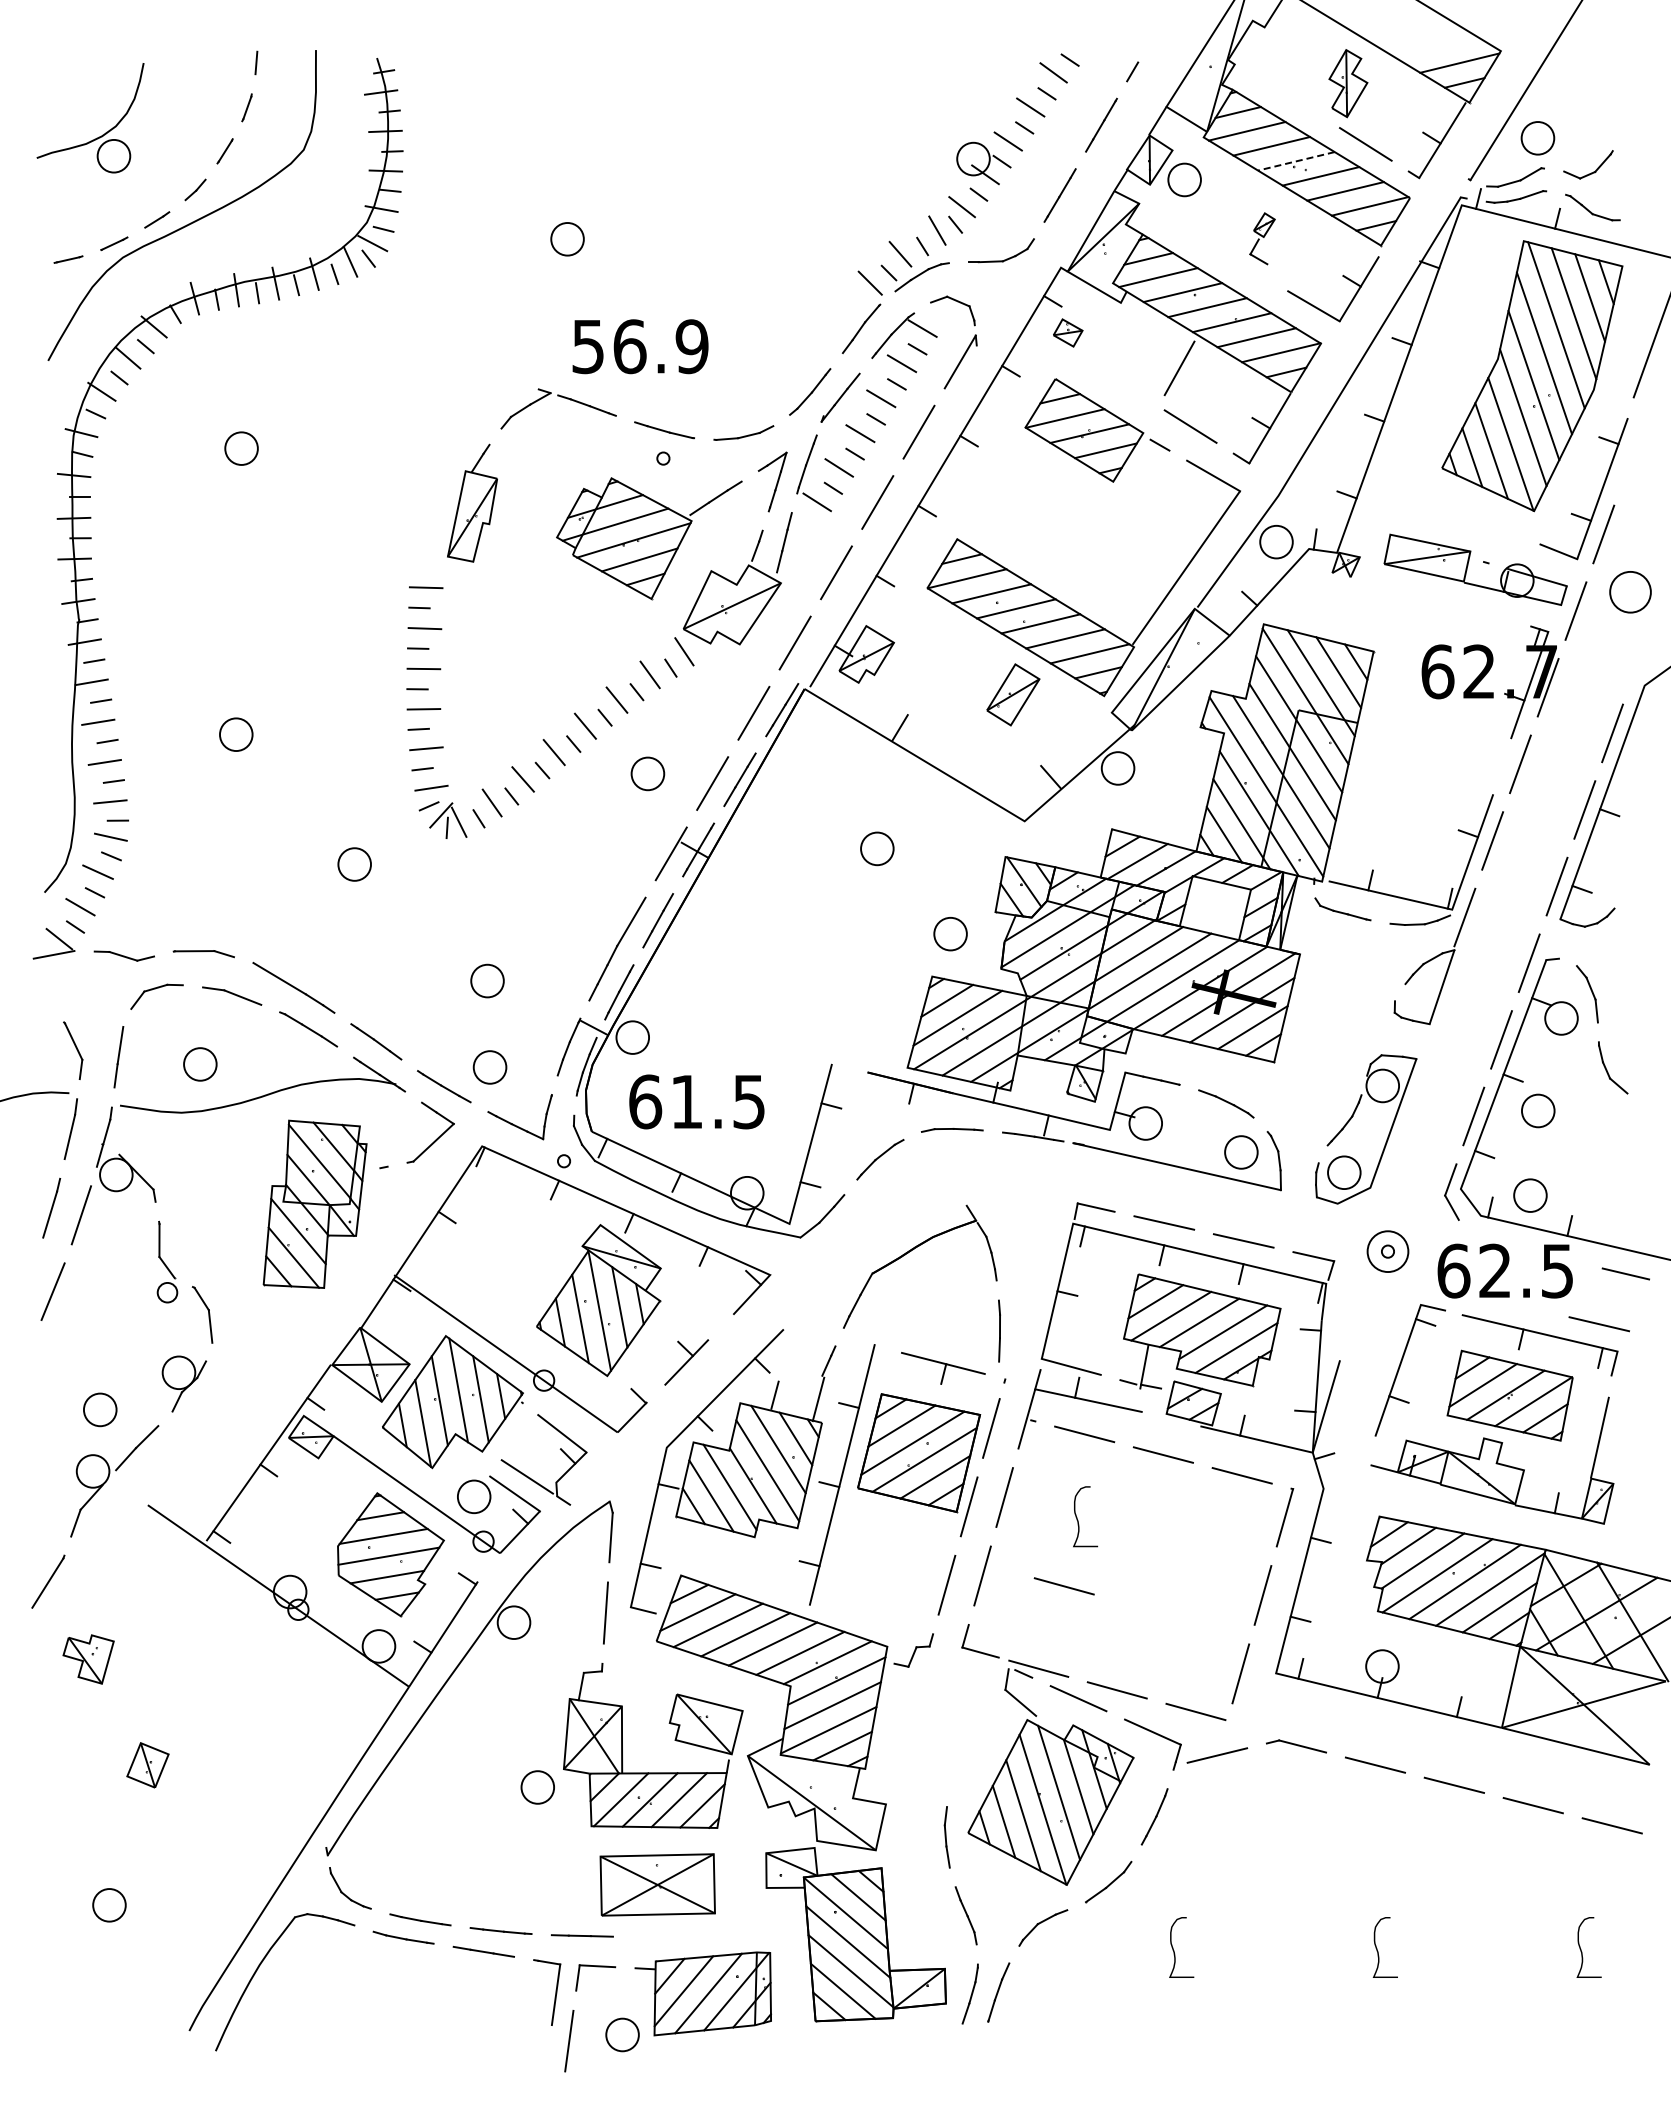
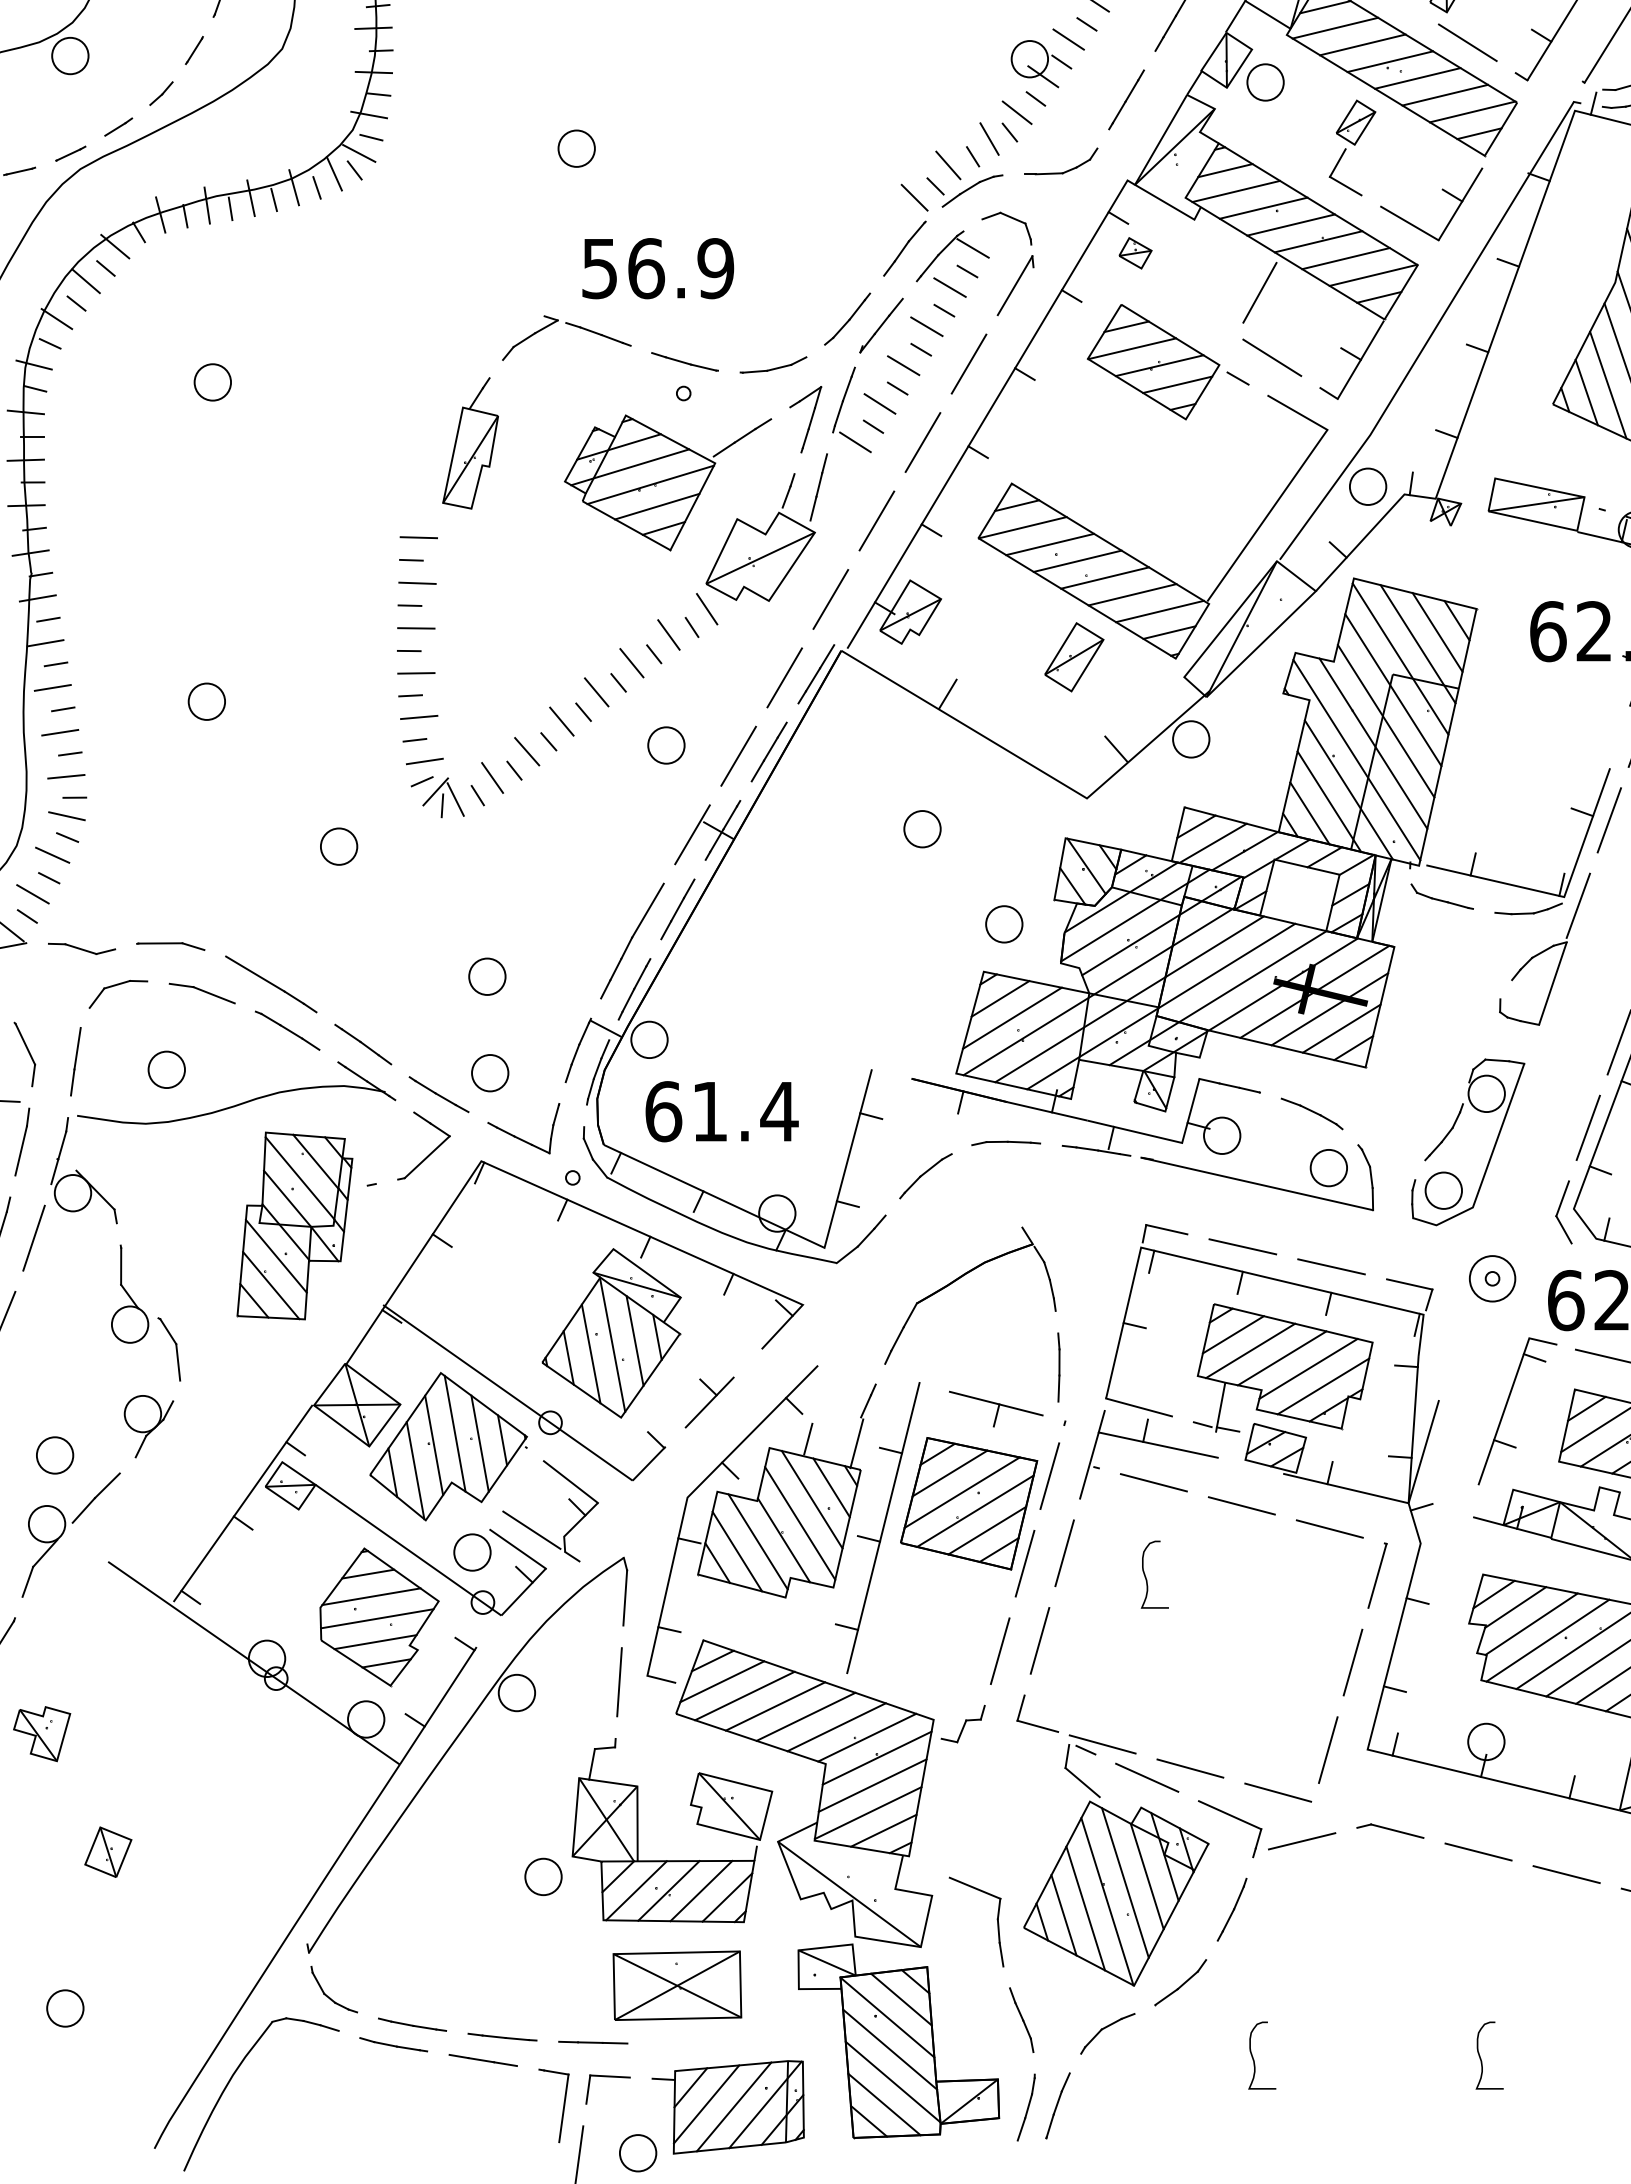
line: (1295, 161) -> (1389, 61), dashed -> solid
part: (1262, 238) -> (1352, 147), size x1.67
text: (748, 1102) -> (778, 1112), 61.5 -> 61.4
circle: (167, 1292) -> (130, 1324), size x1.67
line: (1063, 1586) -> (1130, 1652), removed
line: (924, 1797) -> (975, 1888), added

